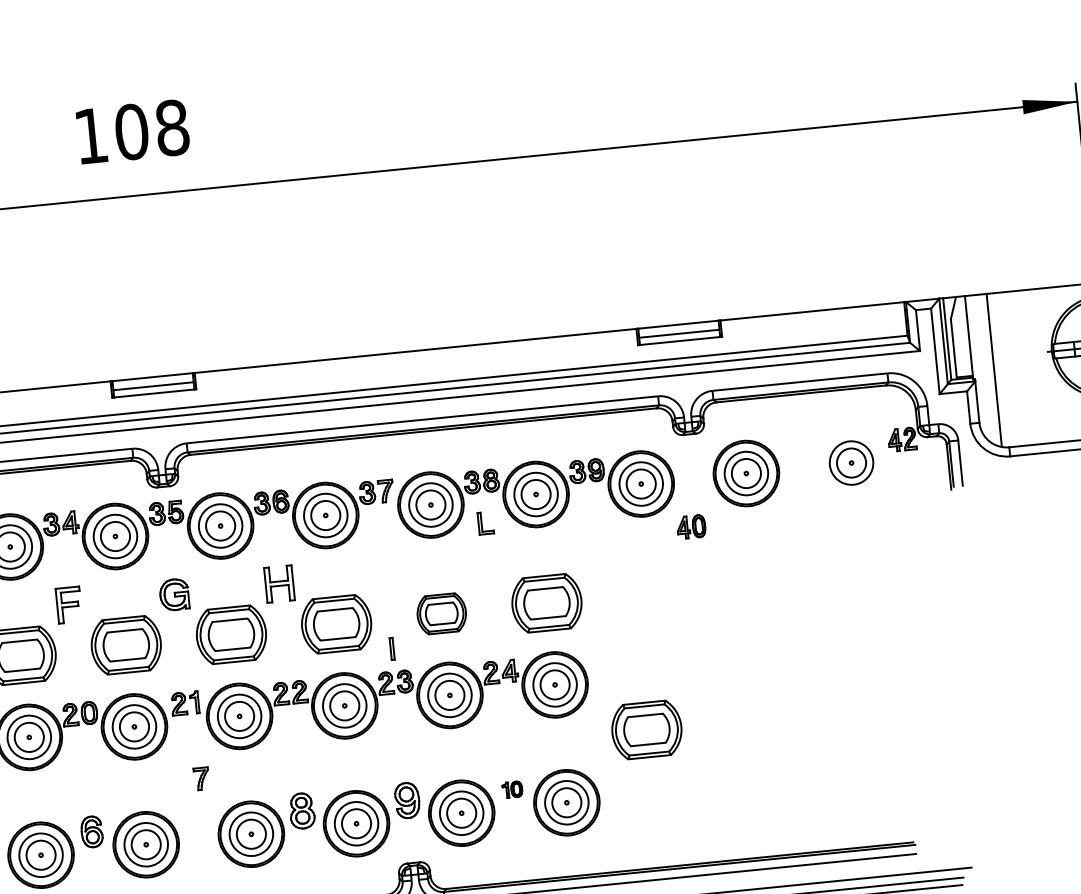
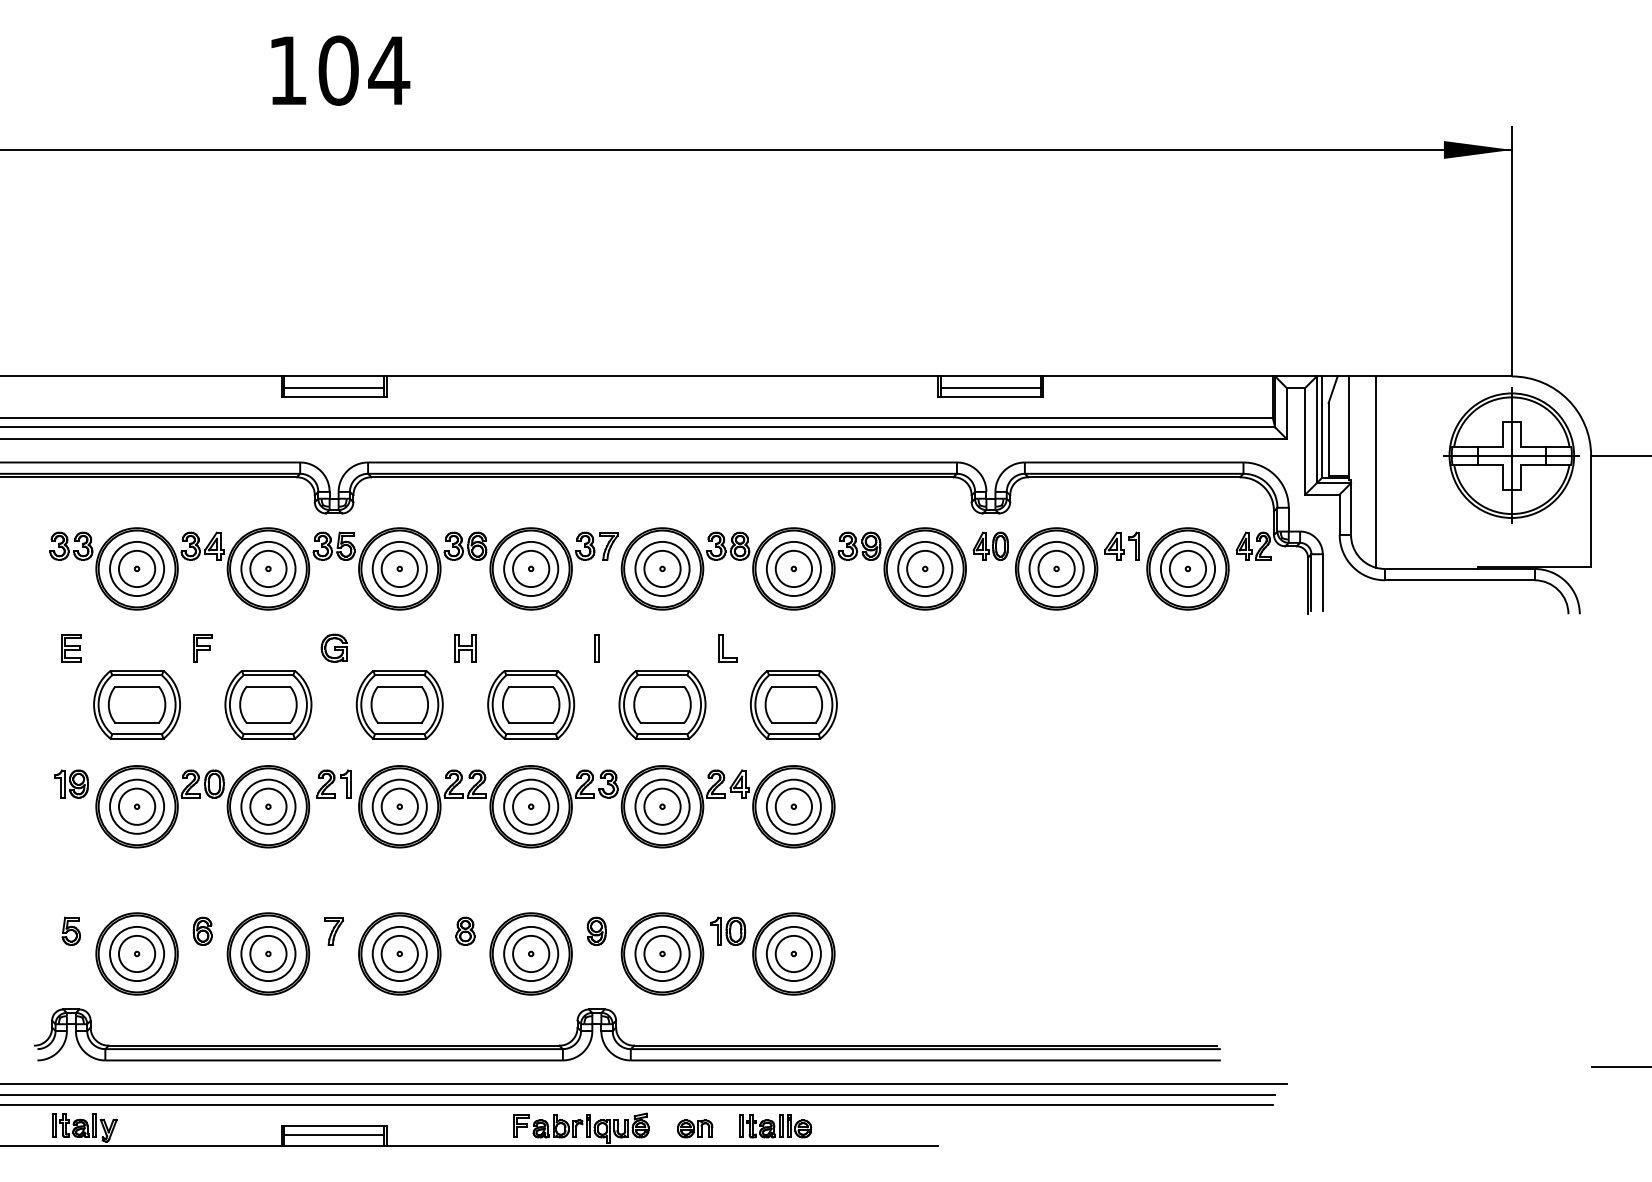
text: (172, 127) -> (389, 70), 108 -> 104
part: (834, 464) -> (1166, 568), added
part: (485, 523) -> (727, 648), moved
part: (690, 526) -> (990, 545), moved
part: (279, 584) -> (465, 648), size x0.62
part: (173, 594) -> (333, 647), size x0.71
part: (69, 605) -> (202, 648), size x0.62
part: (441, 613) -> (662, 704), size x1.43
part: (391, 649) -> (596, 648), moved
part: (646, 729) -> (901, 873), removed
part: (201, 779) -> (333, 931), moved
part: (512, 789) -> (728, 930), size x1.43
part: (406, 799) -> (596, 930), size x0.62
part: (302, 810) -> (465, 930), size x0.62
part: (91, 831) -> (202, 930), size x0.71

